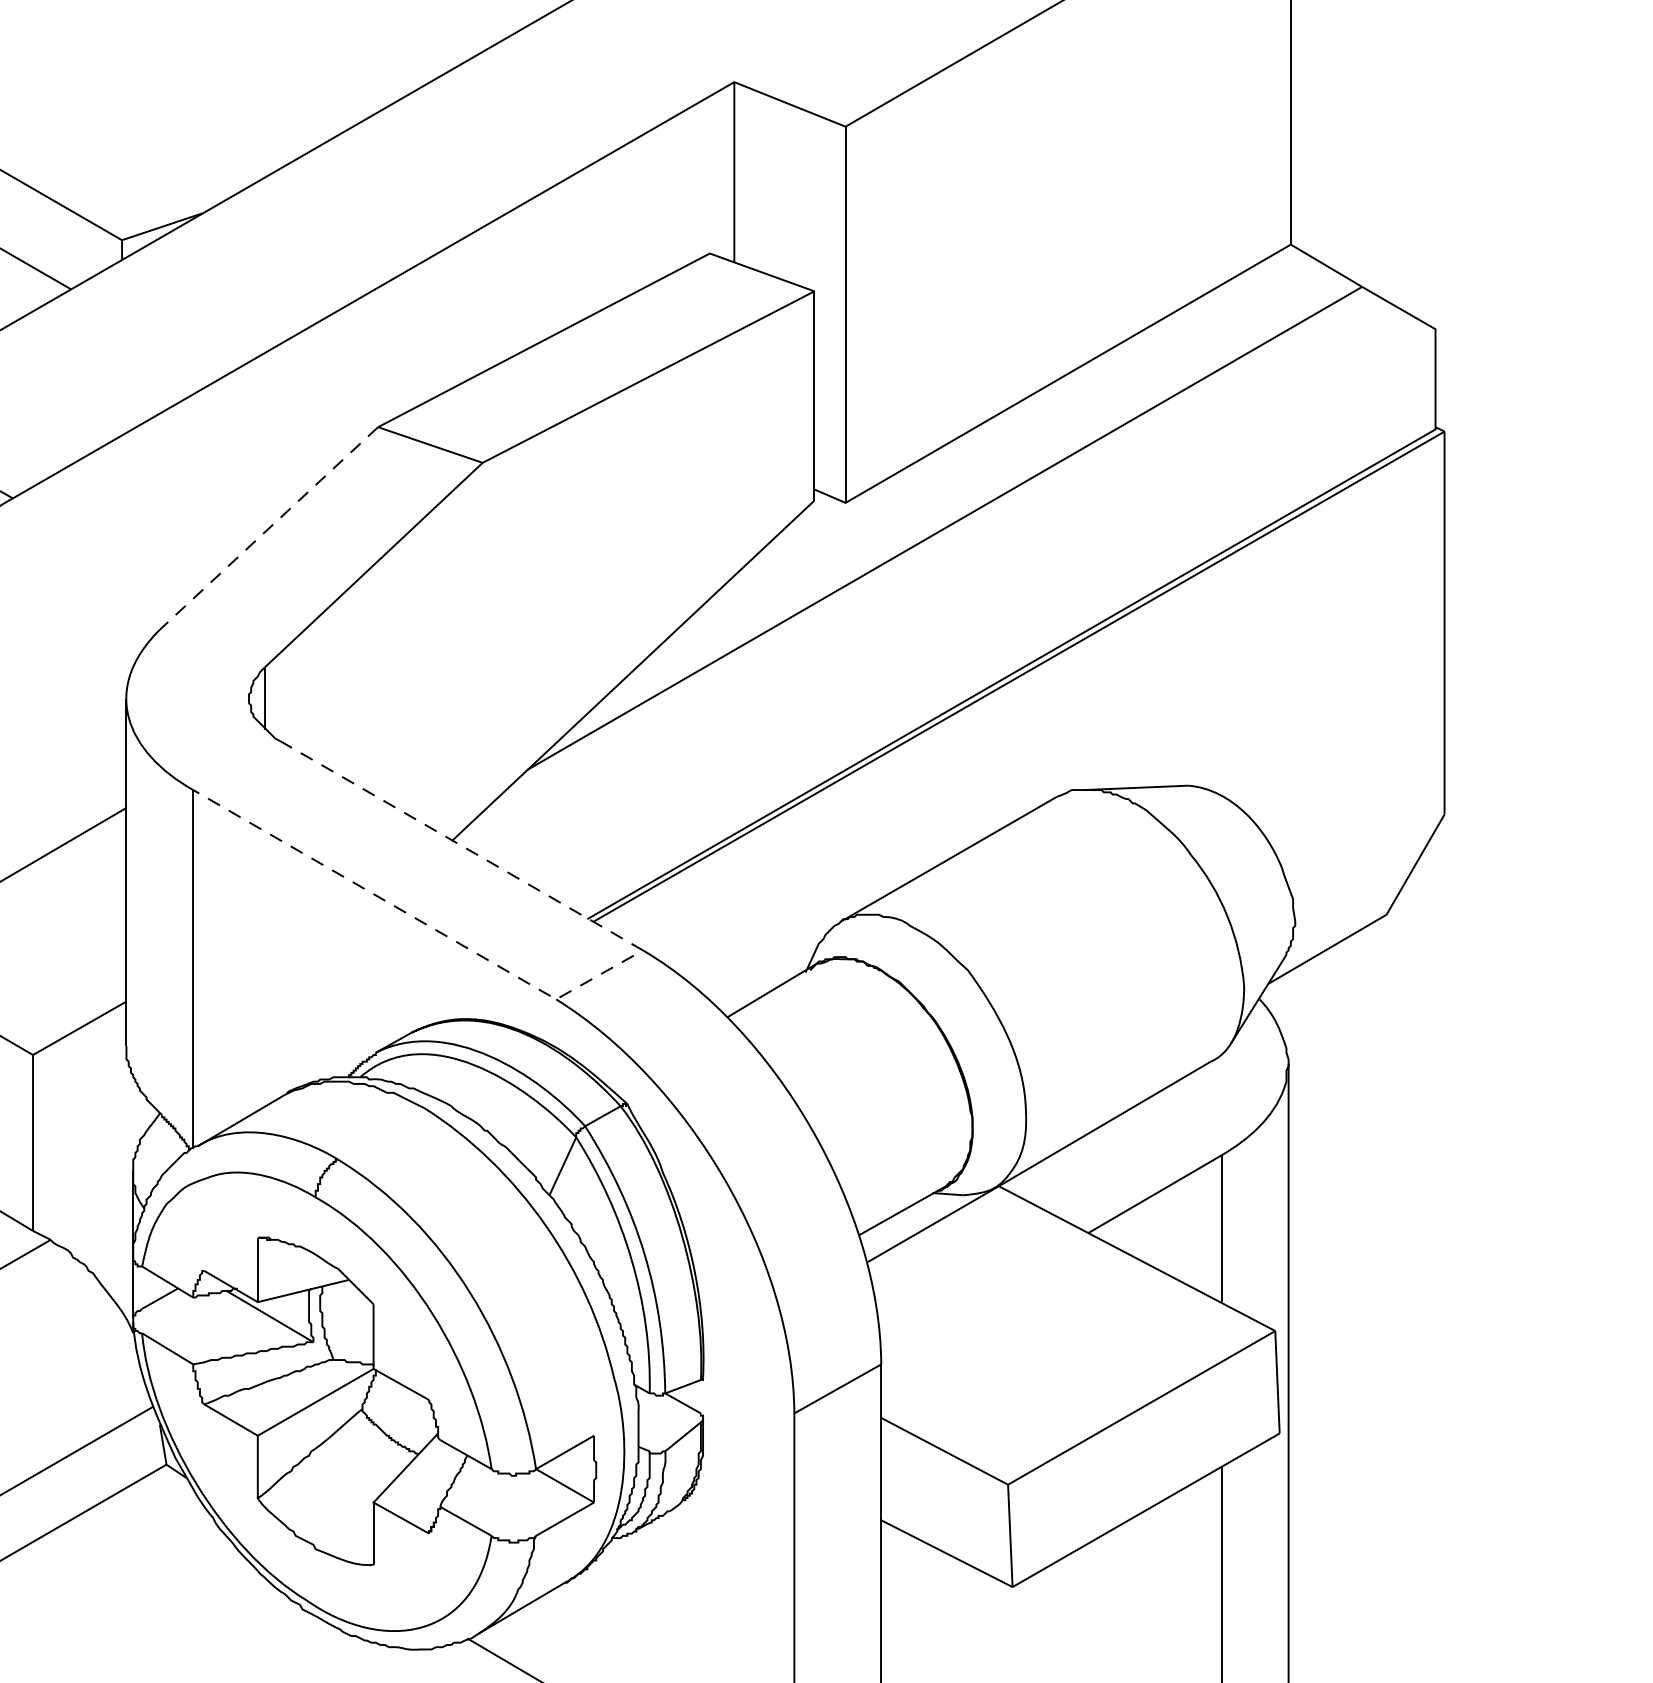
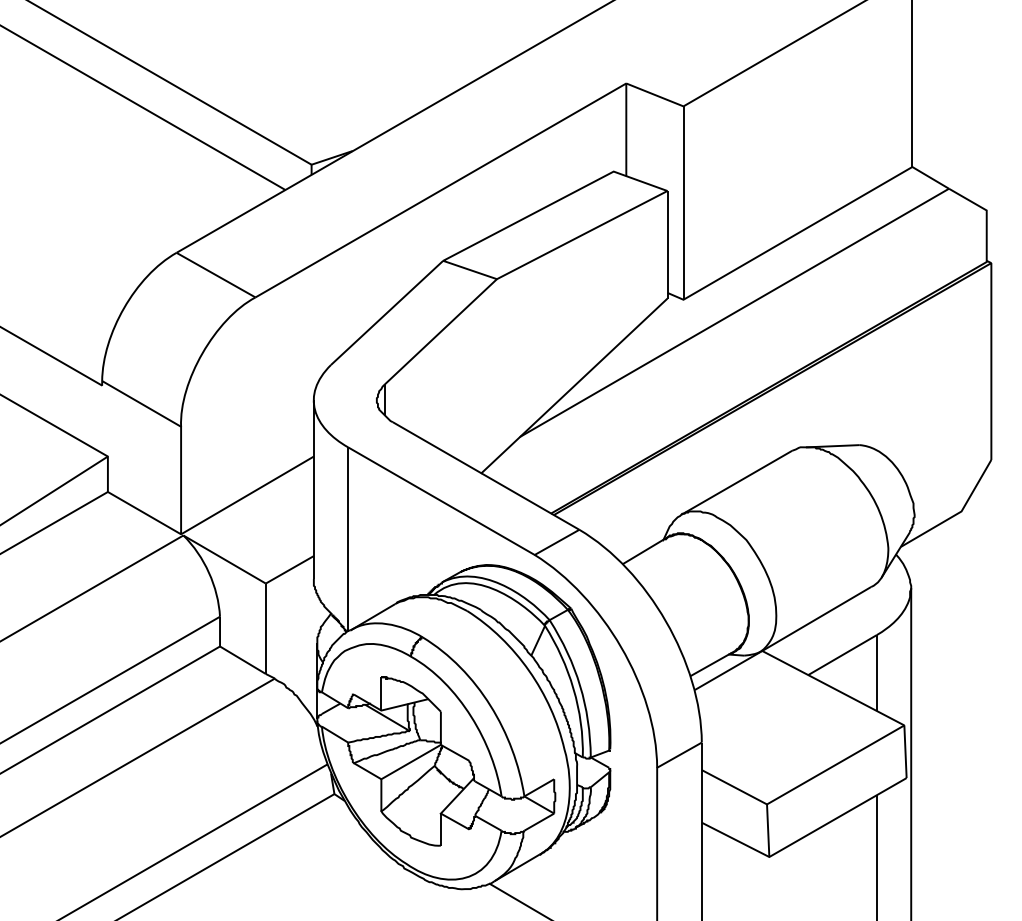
line: (269, 527) -> (387, 312), dashed -> solid
line: (600, 975) -> (557, 542), dashed -> solid

